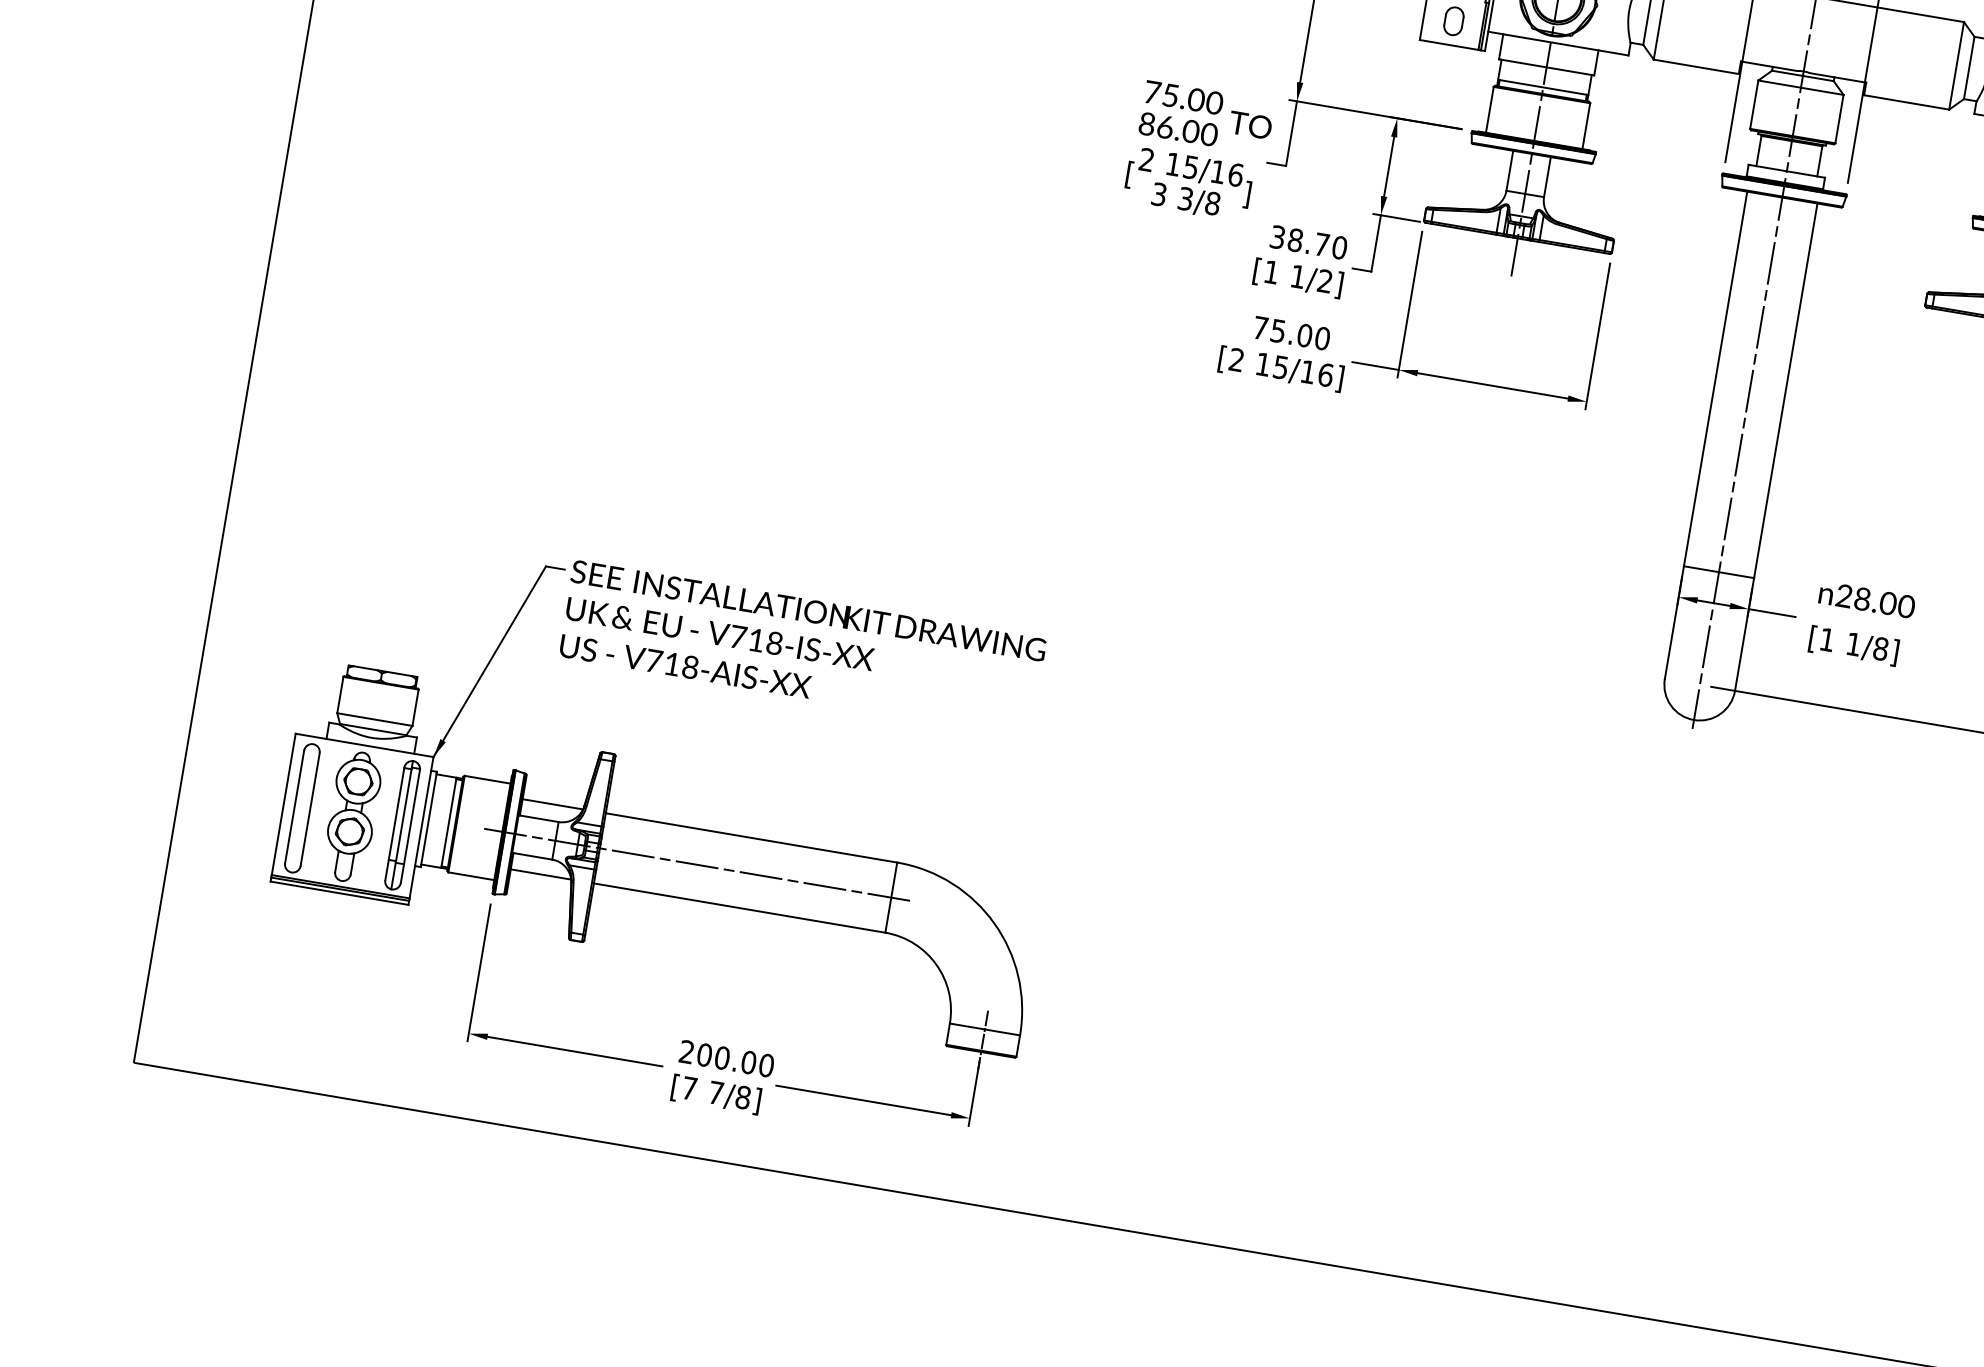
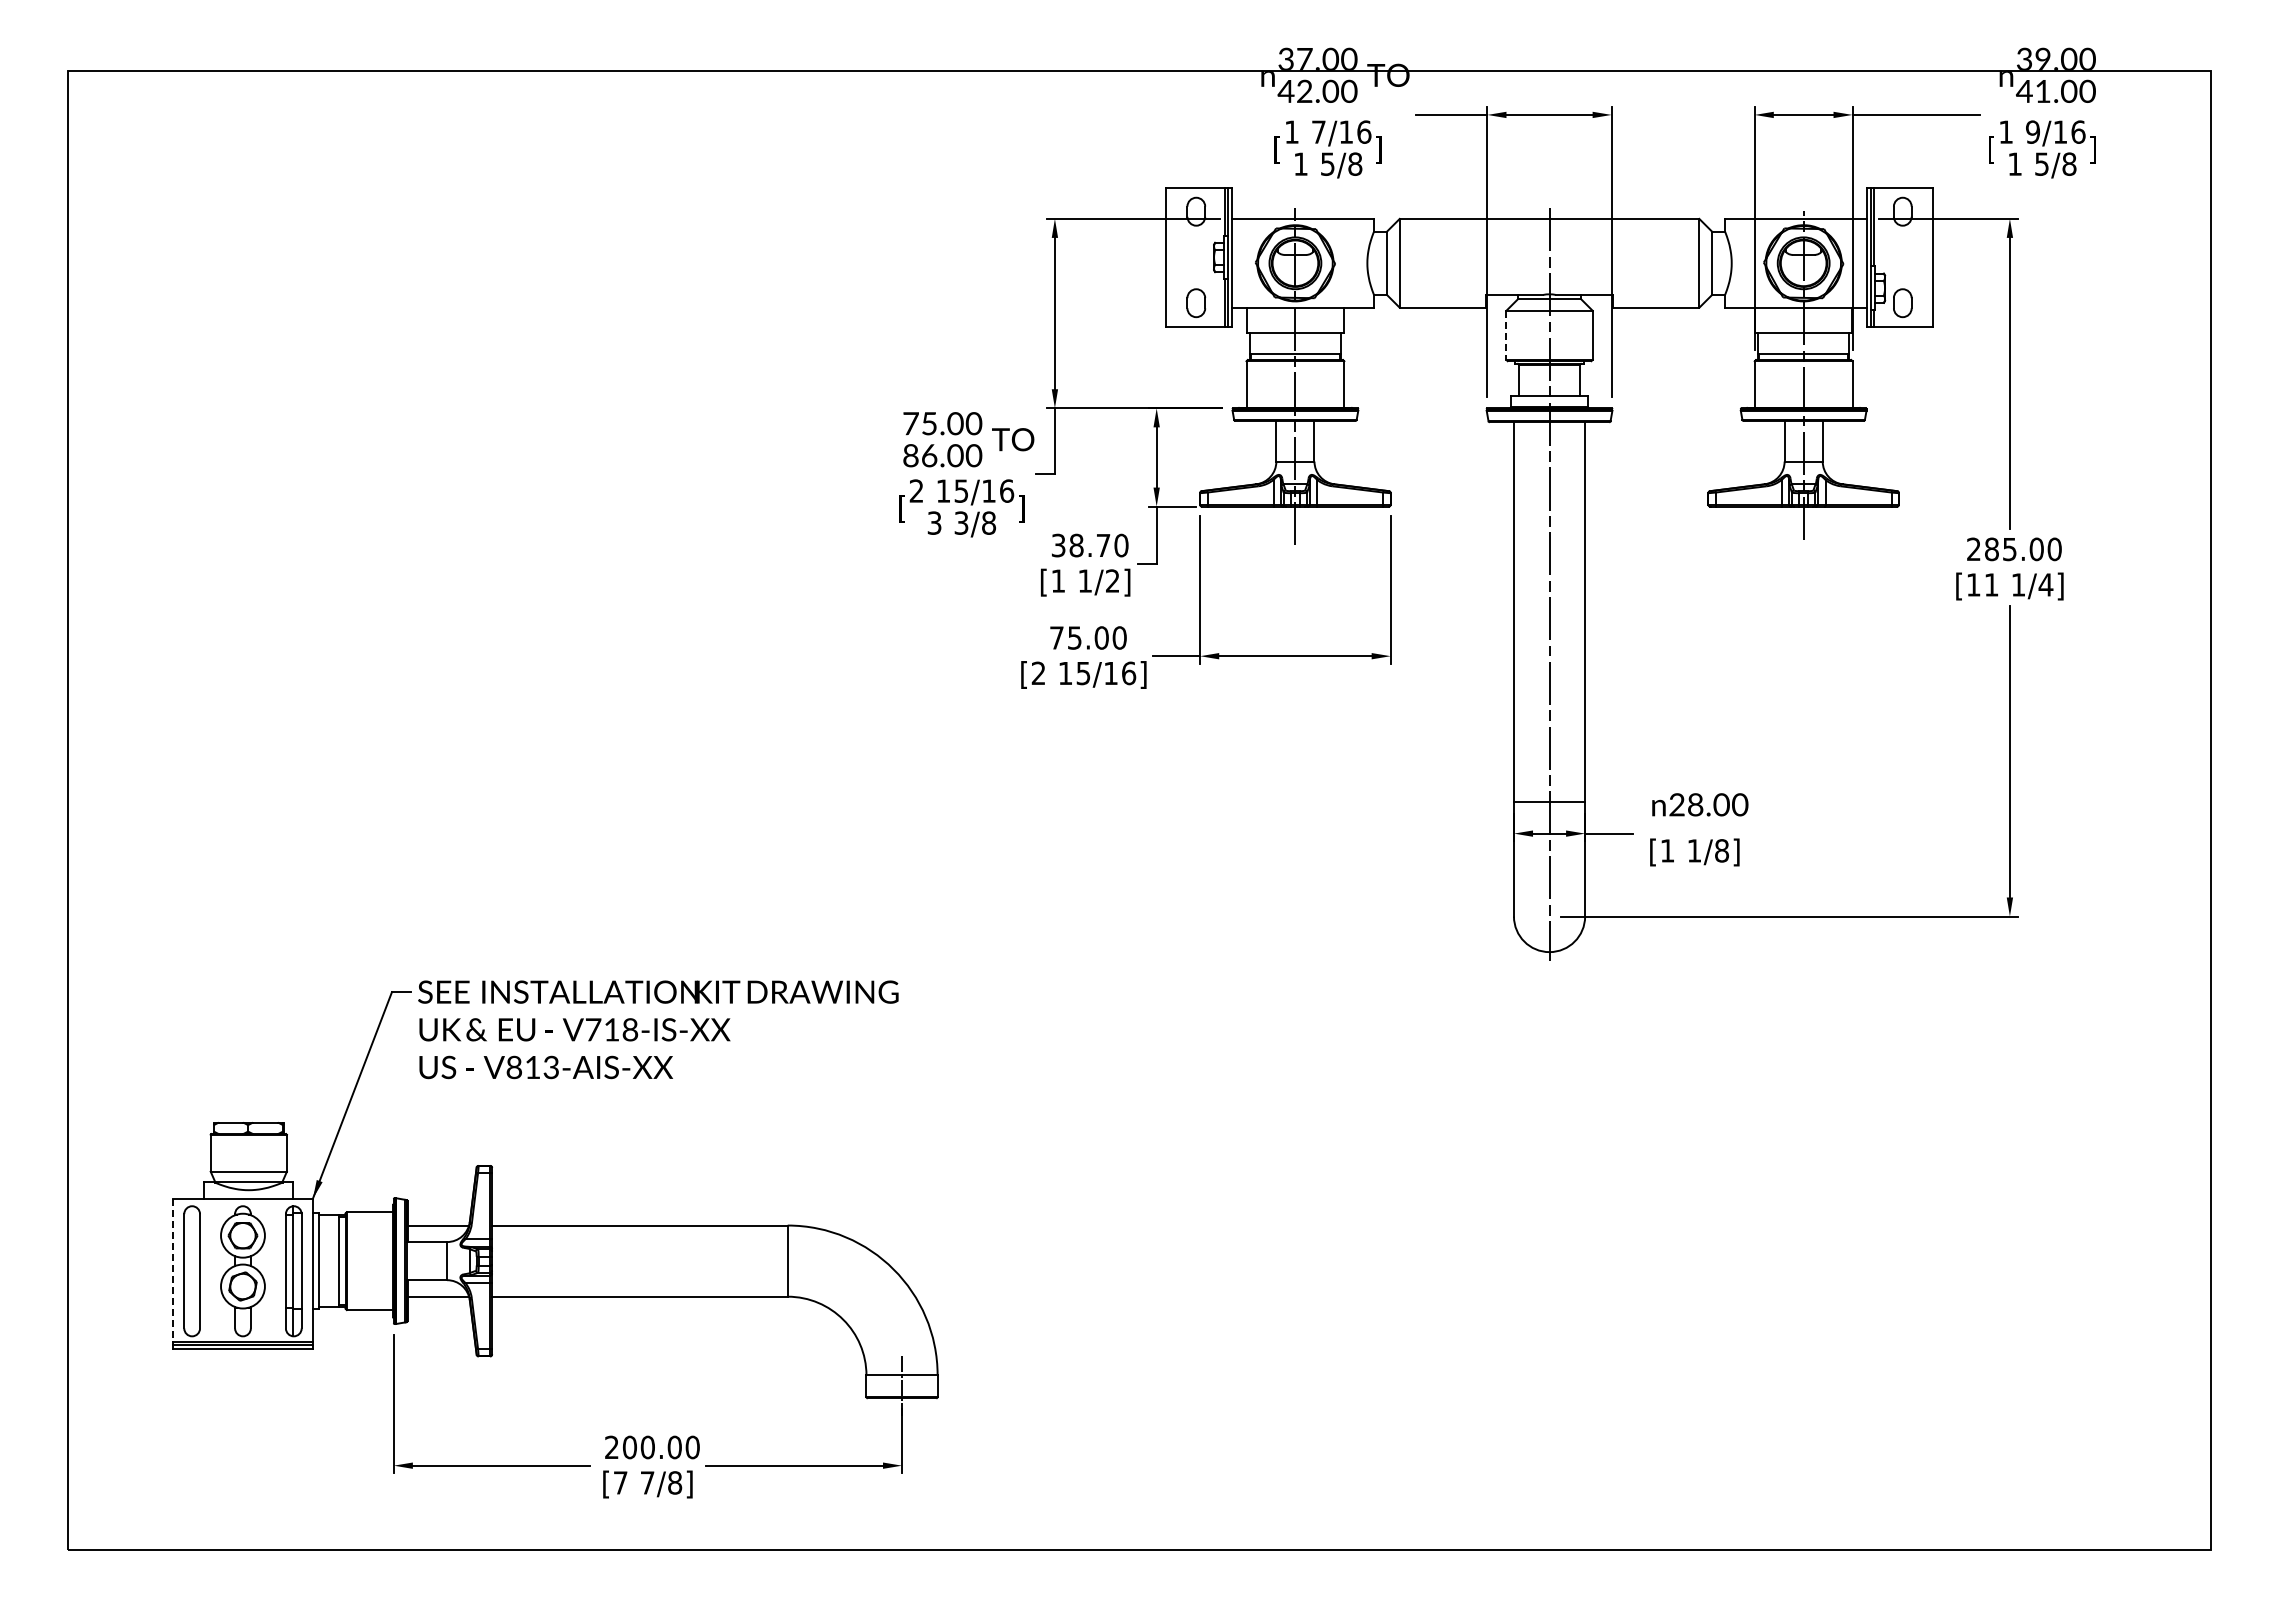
line: (1754, 104) -> (1506, 335), solid -> dashed
text: (671, 664) -> (532, 1067), V718-AIS-XX -> V813-AIS-XX
line: (284, 804) -> (173, 1270), solid -> dashed
line: (696, 865) -> (590, 1261), removed

